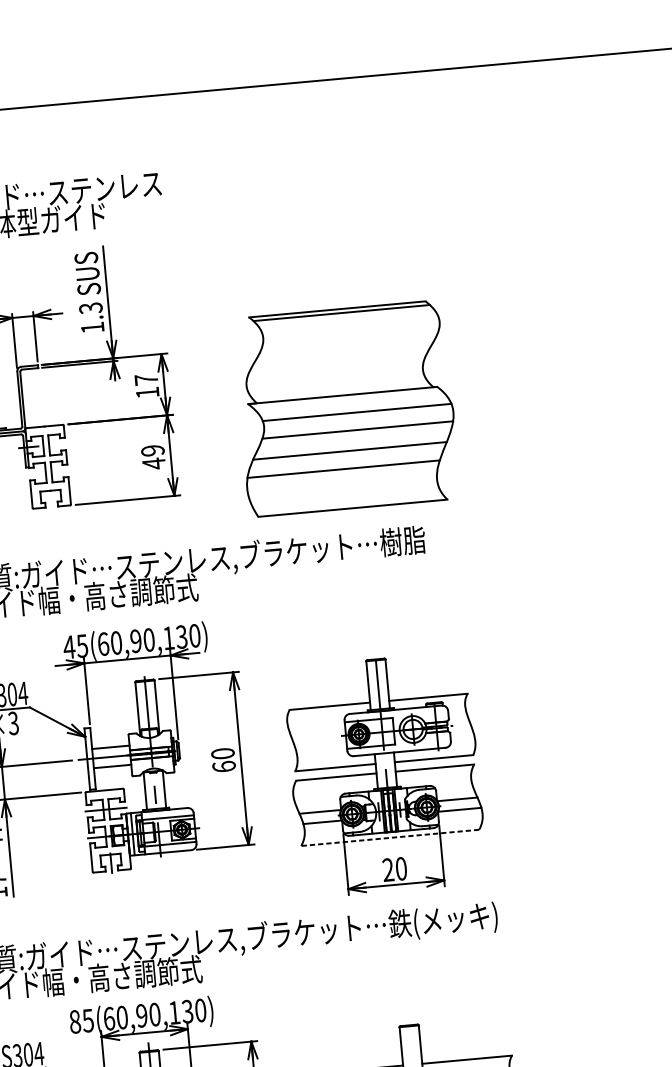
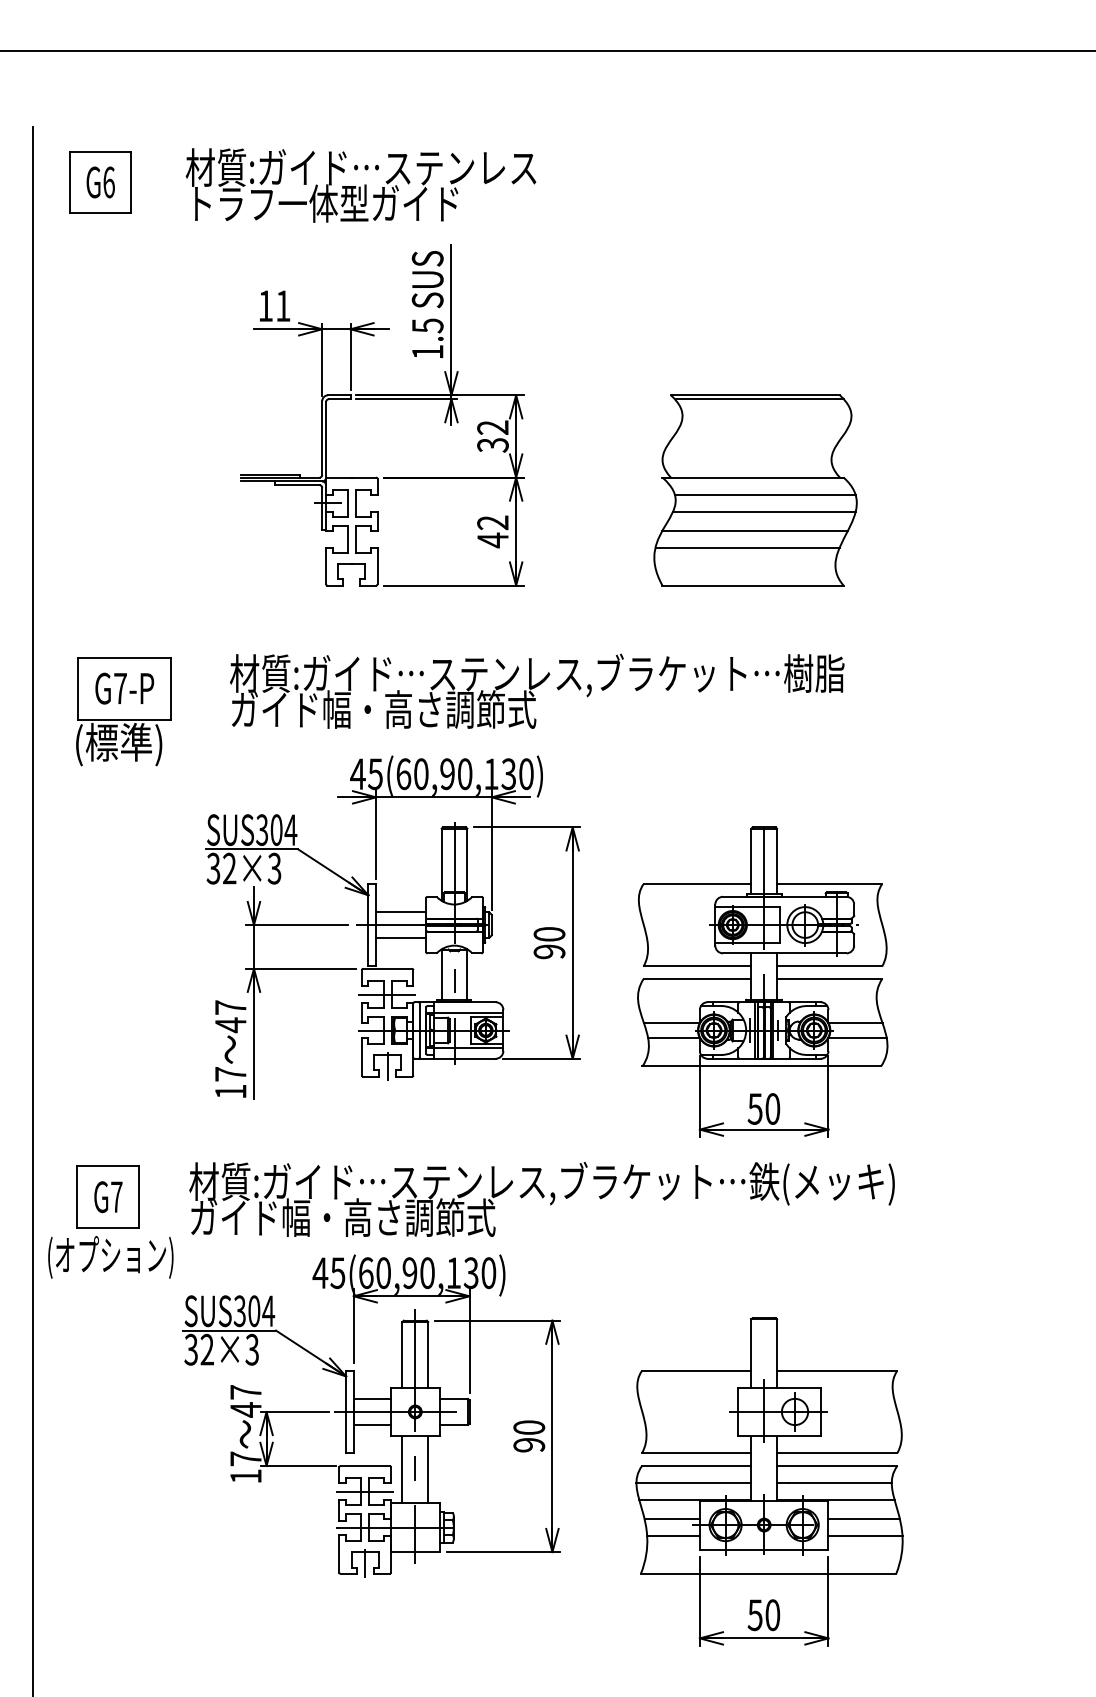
text: (89, 308) -> (426, 325), 1.3 -> 1.5
text: (146, 386) -> (492, 436), 17 -> 32
part: (346, 408) -> (755, 490), size x0.71
text: (152, 450) -> (492, 522), 49 -> 42
text: (224, 766) -> (549, 951), 60 -> 90
line: (390, 837) -> (761, 1066), dashed -> solid
text: (387, 869) -> (754, 1108), 20 -> 50
text: (75, 1022) -> (320, 1273), 85(60,90,130) -> 45(60,90,130)

